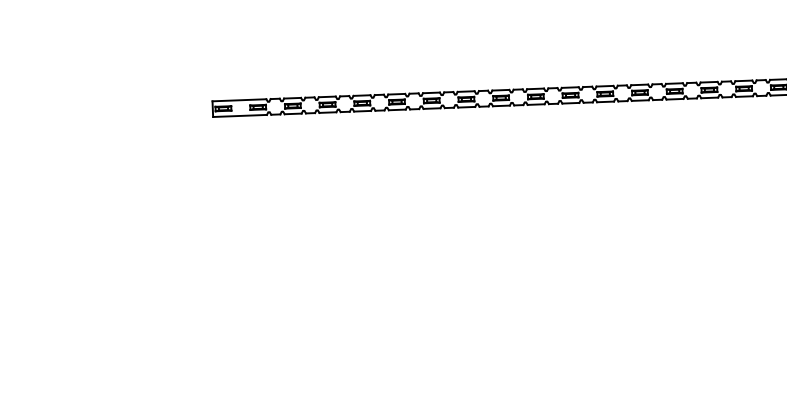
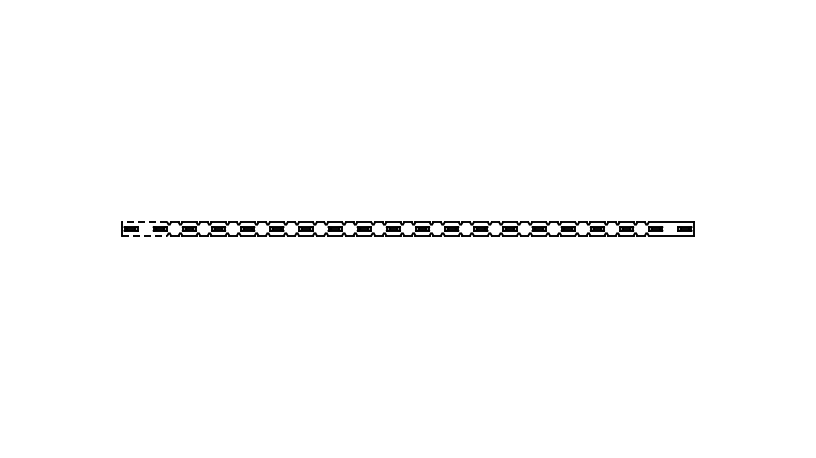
line: (239, 100) -> (144, 222), solid -> dashed
line: (239, 115) -> (144, 235), solid -> dashed

